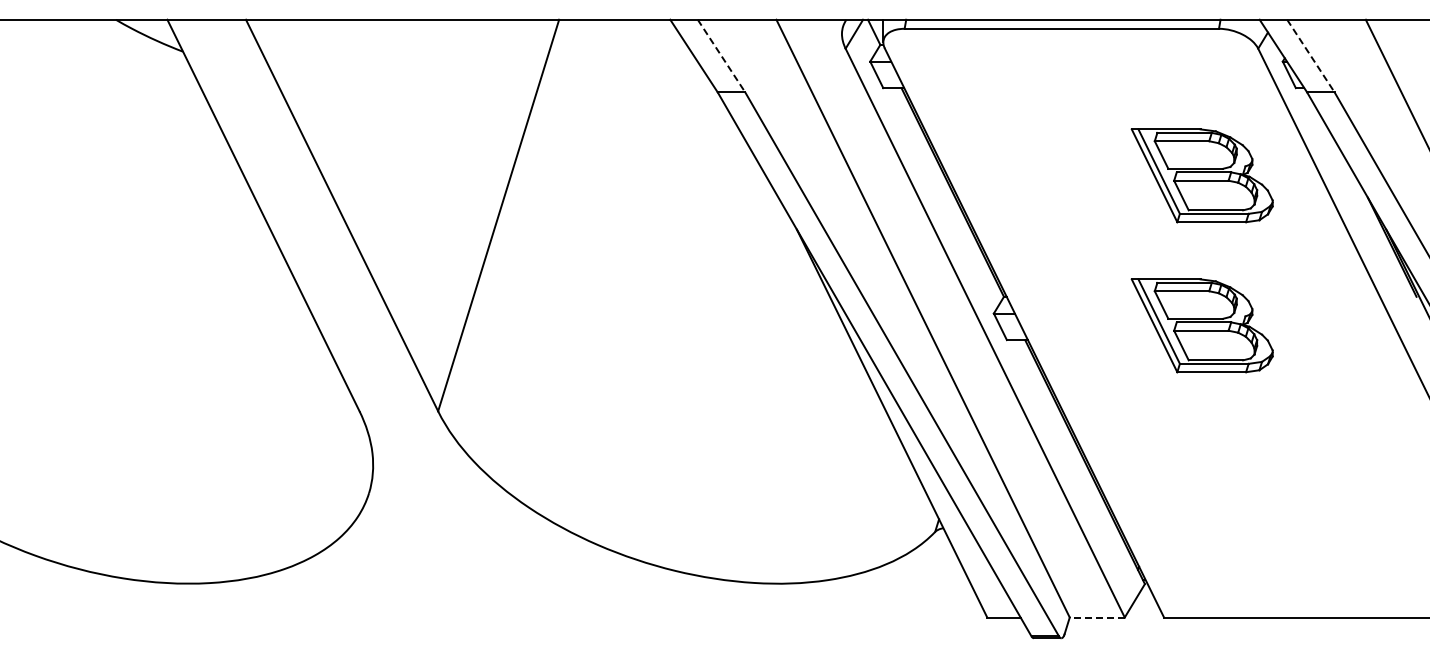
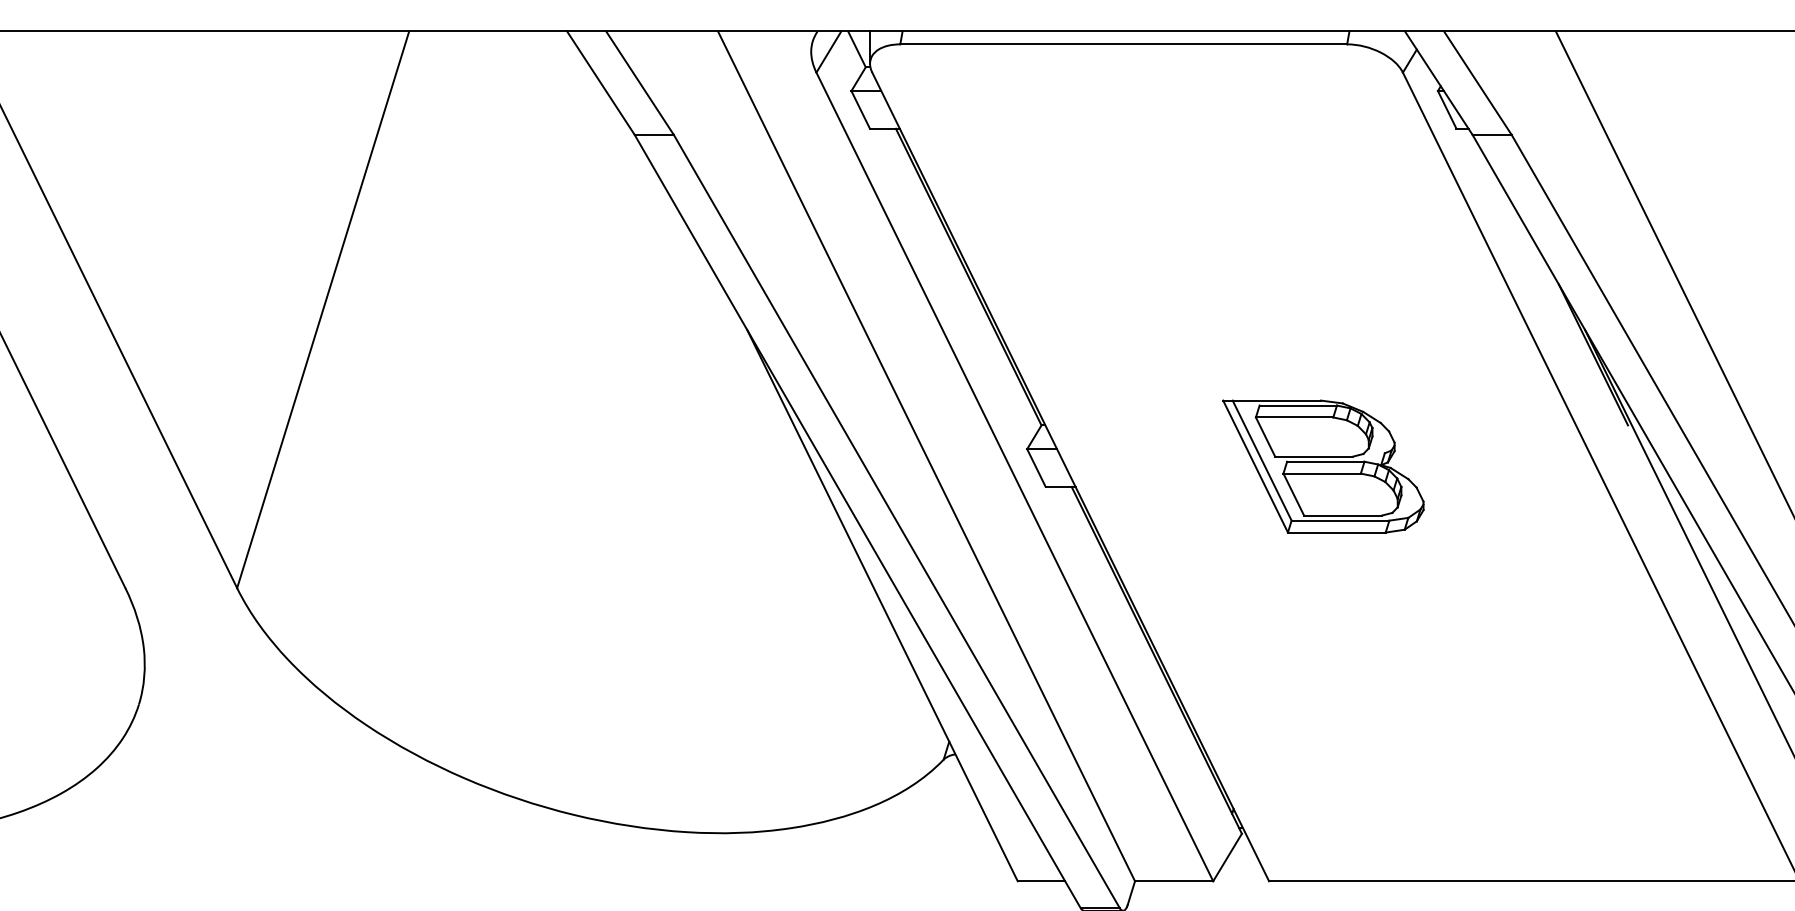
line: (721, 56) -> (639, 83), dashed -> solid
line: (1311, 56) -> (1478, 83), dashed -> solid
part: (1201, 175) -> (1322, 252), removed
line: (1097, 617) -> (1174, 881), dashed -> solid

